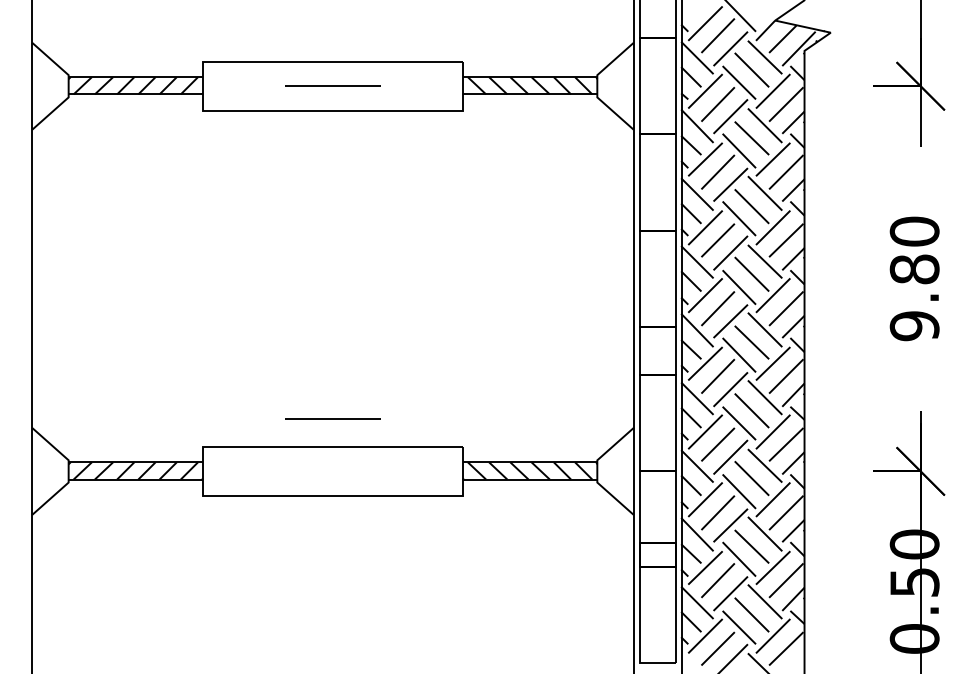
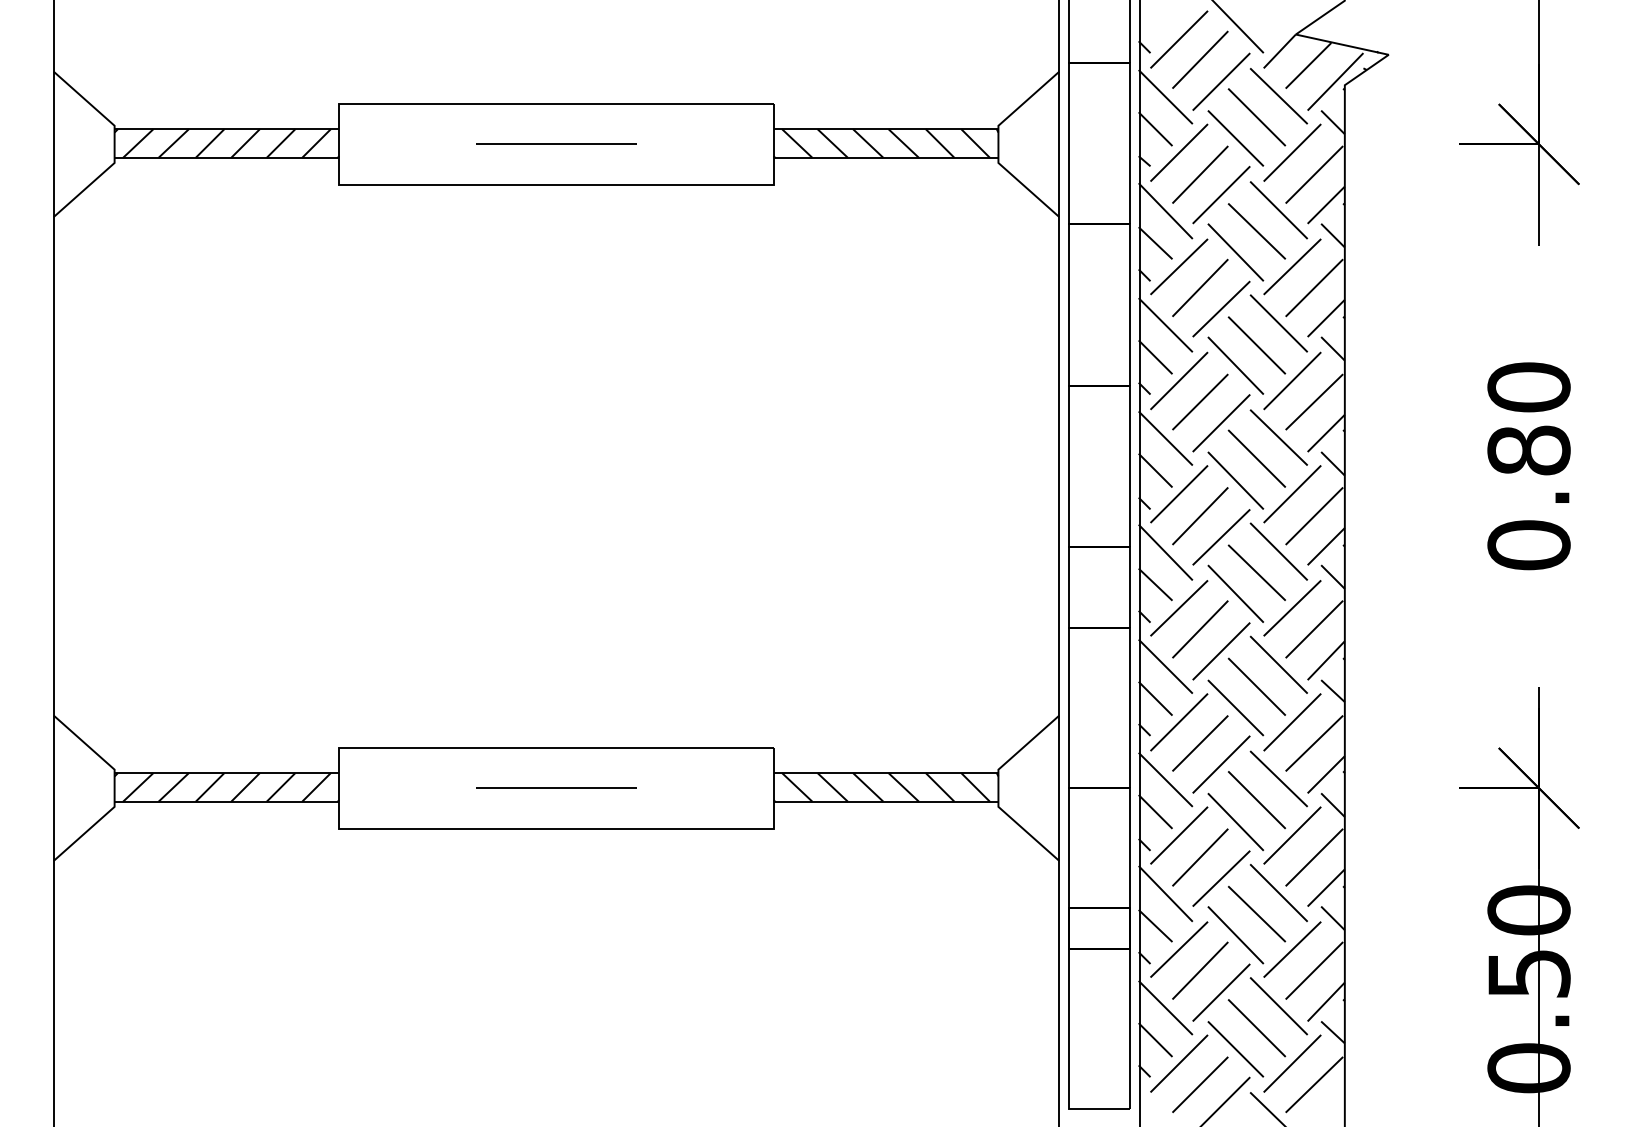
text: (914, 326) -> (1528, 545), 9.80 -> 0.80
line: (332, 418) -> (555, 786), moved

